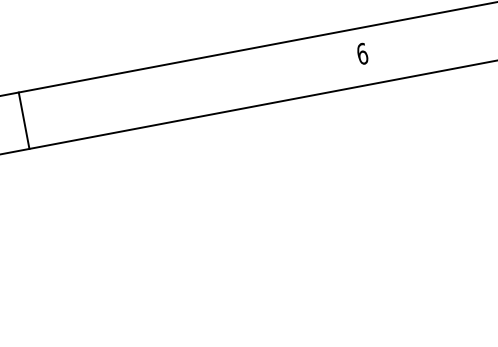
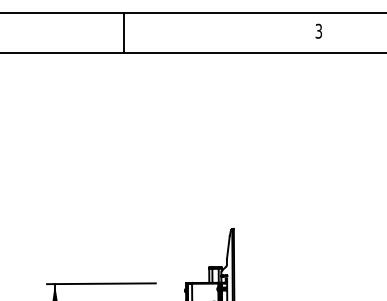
text: (361, 52) -> (318, 30), 6 -> 3
line: (23, 119) -> (123, 32), moved

